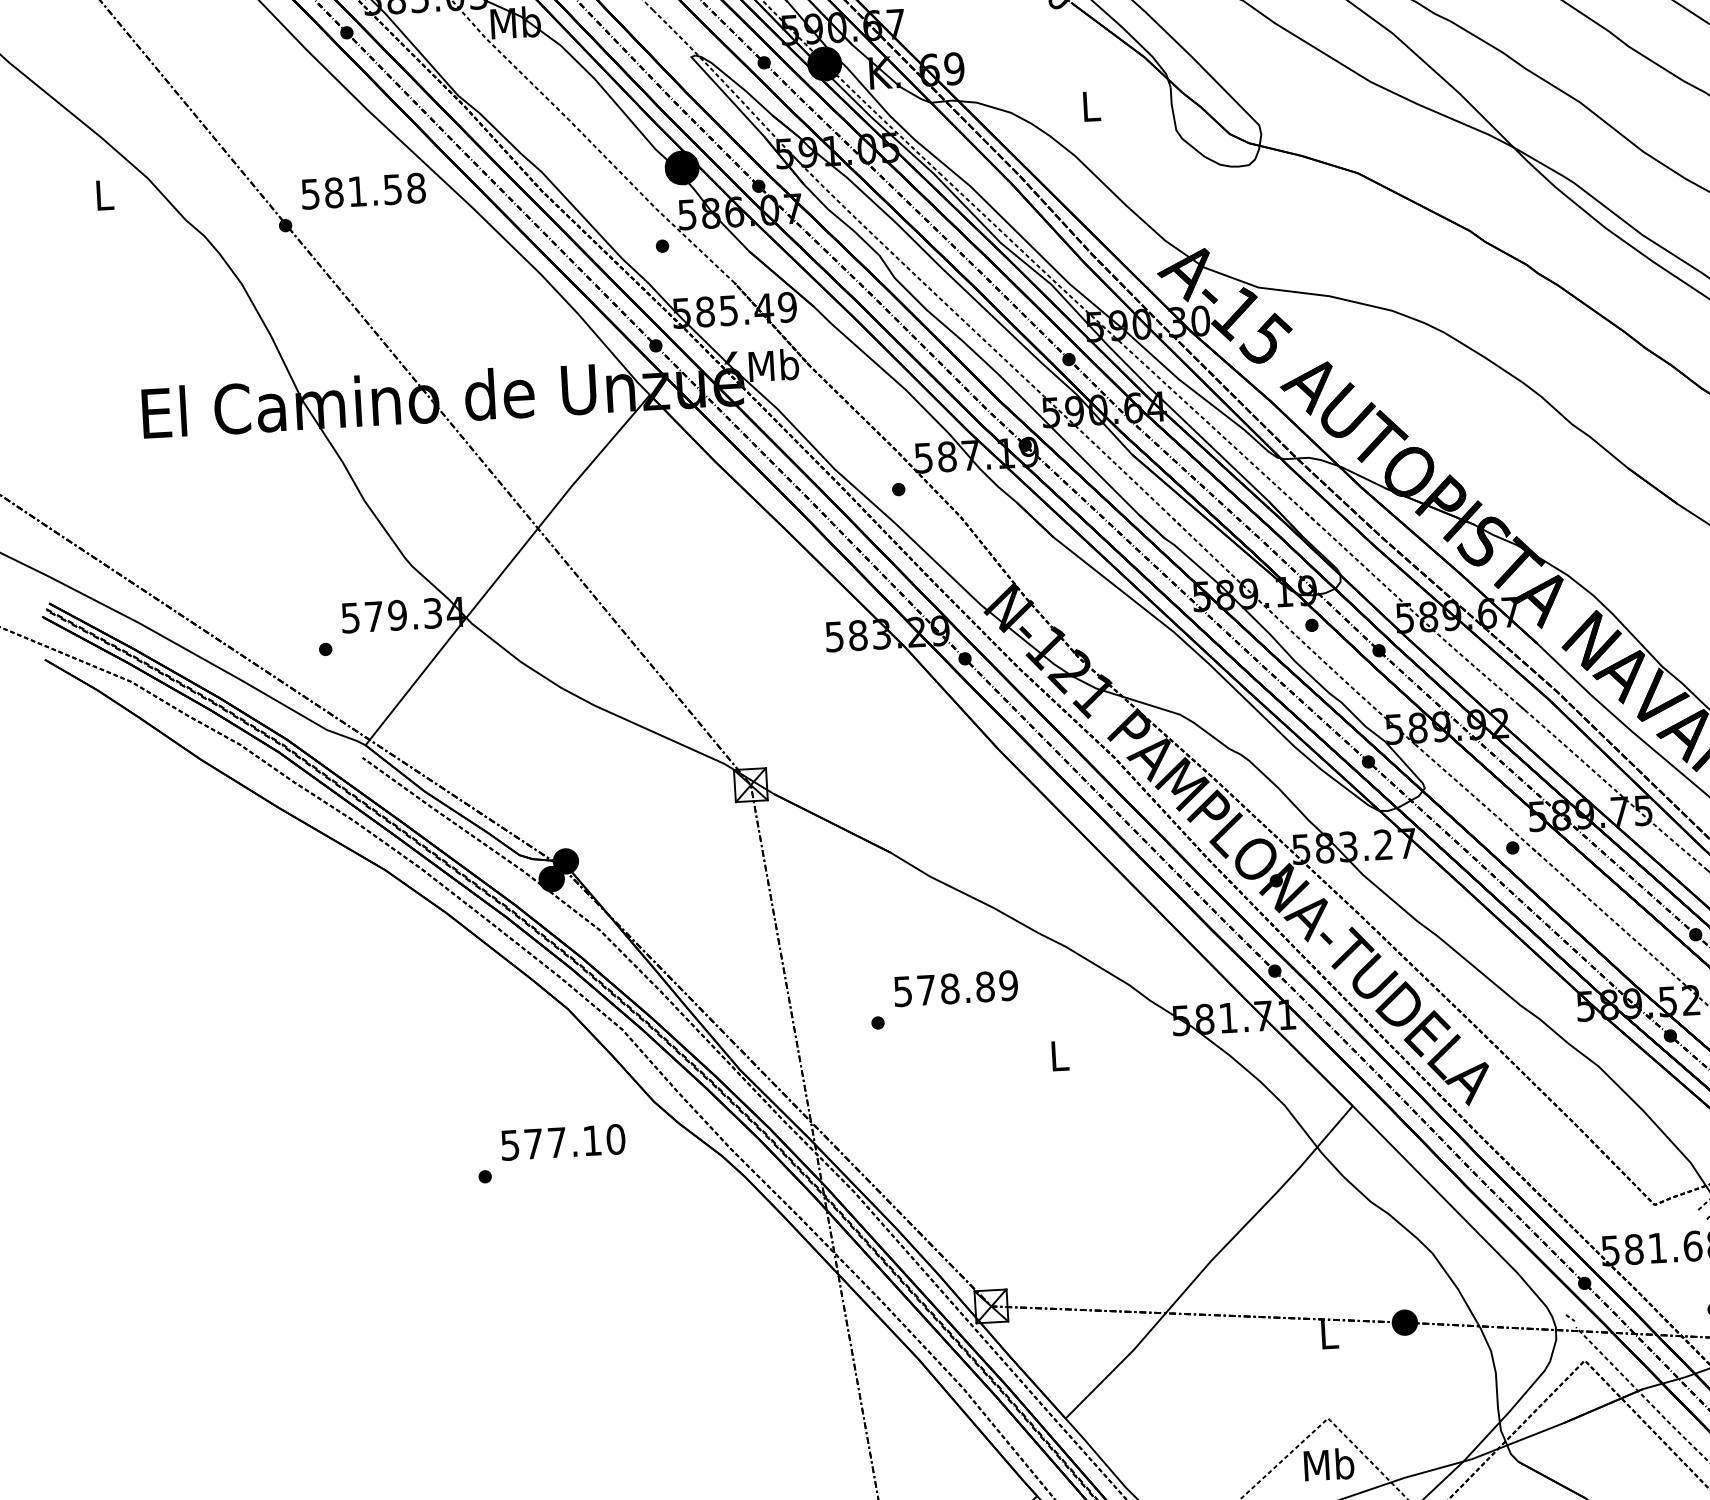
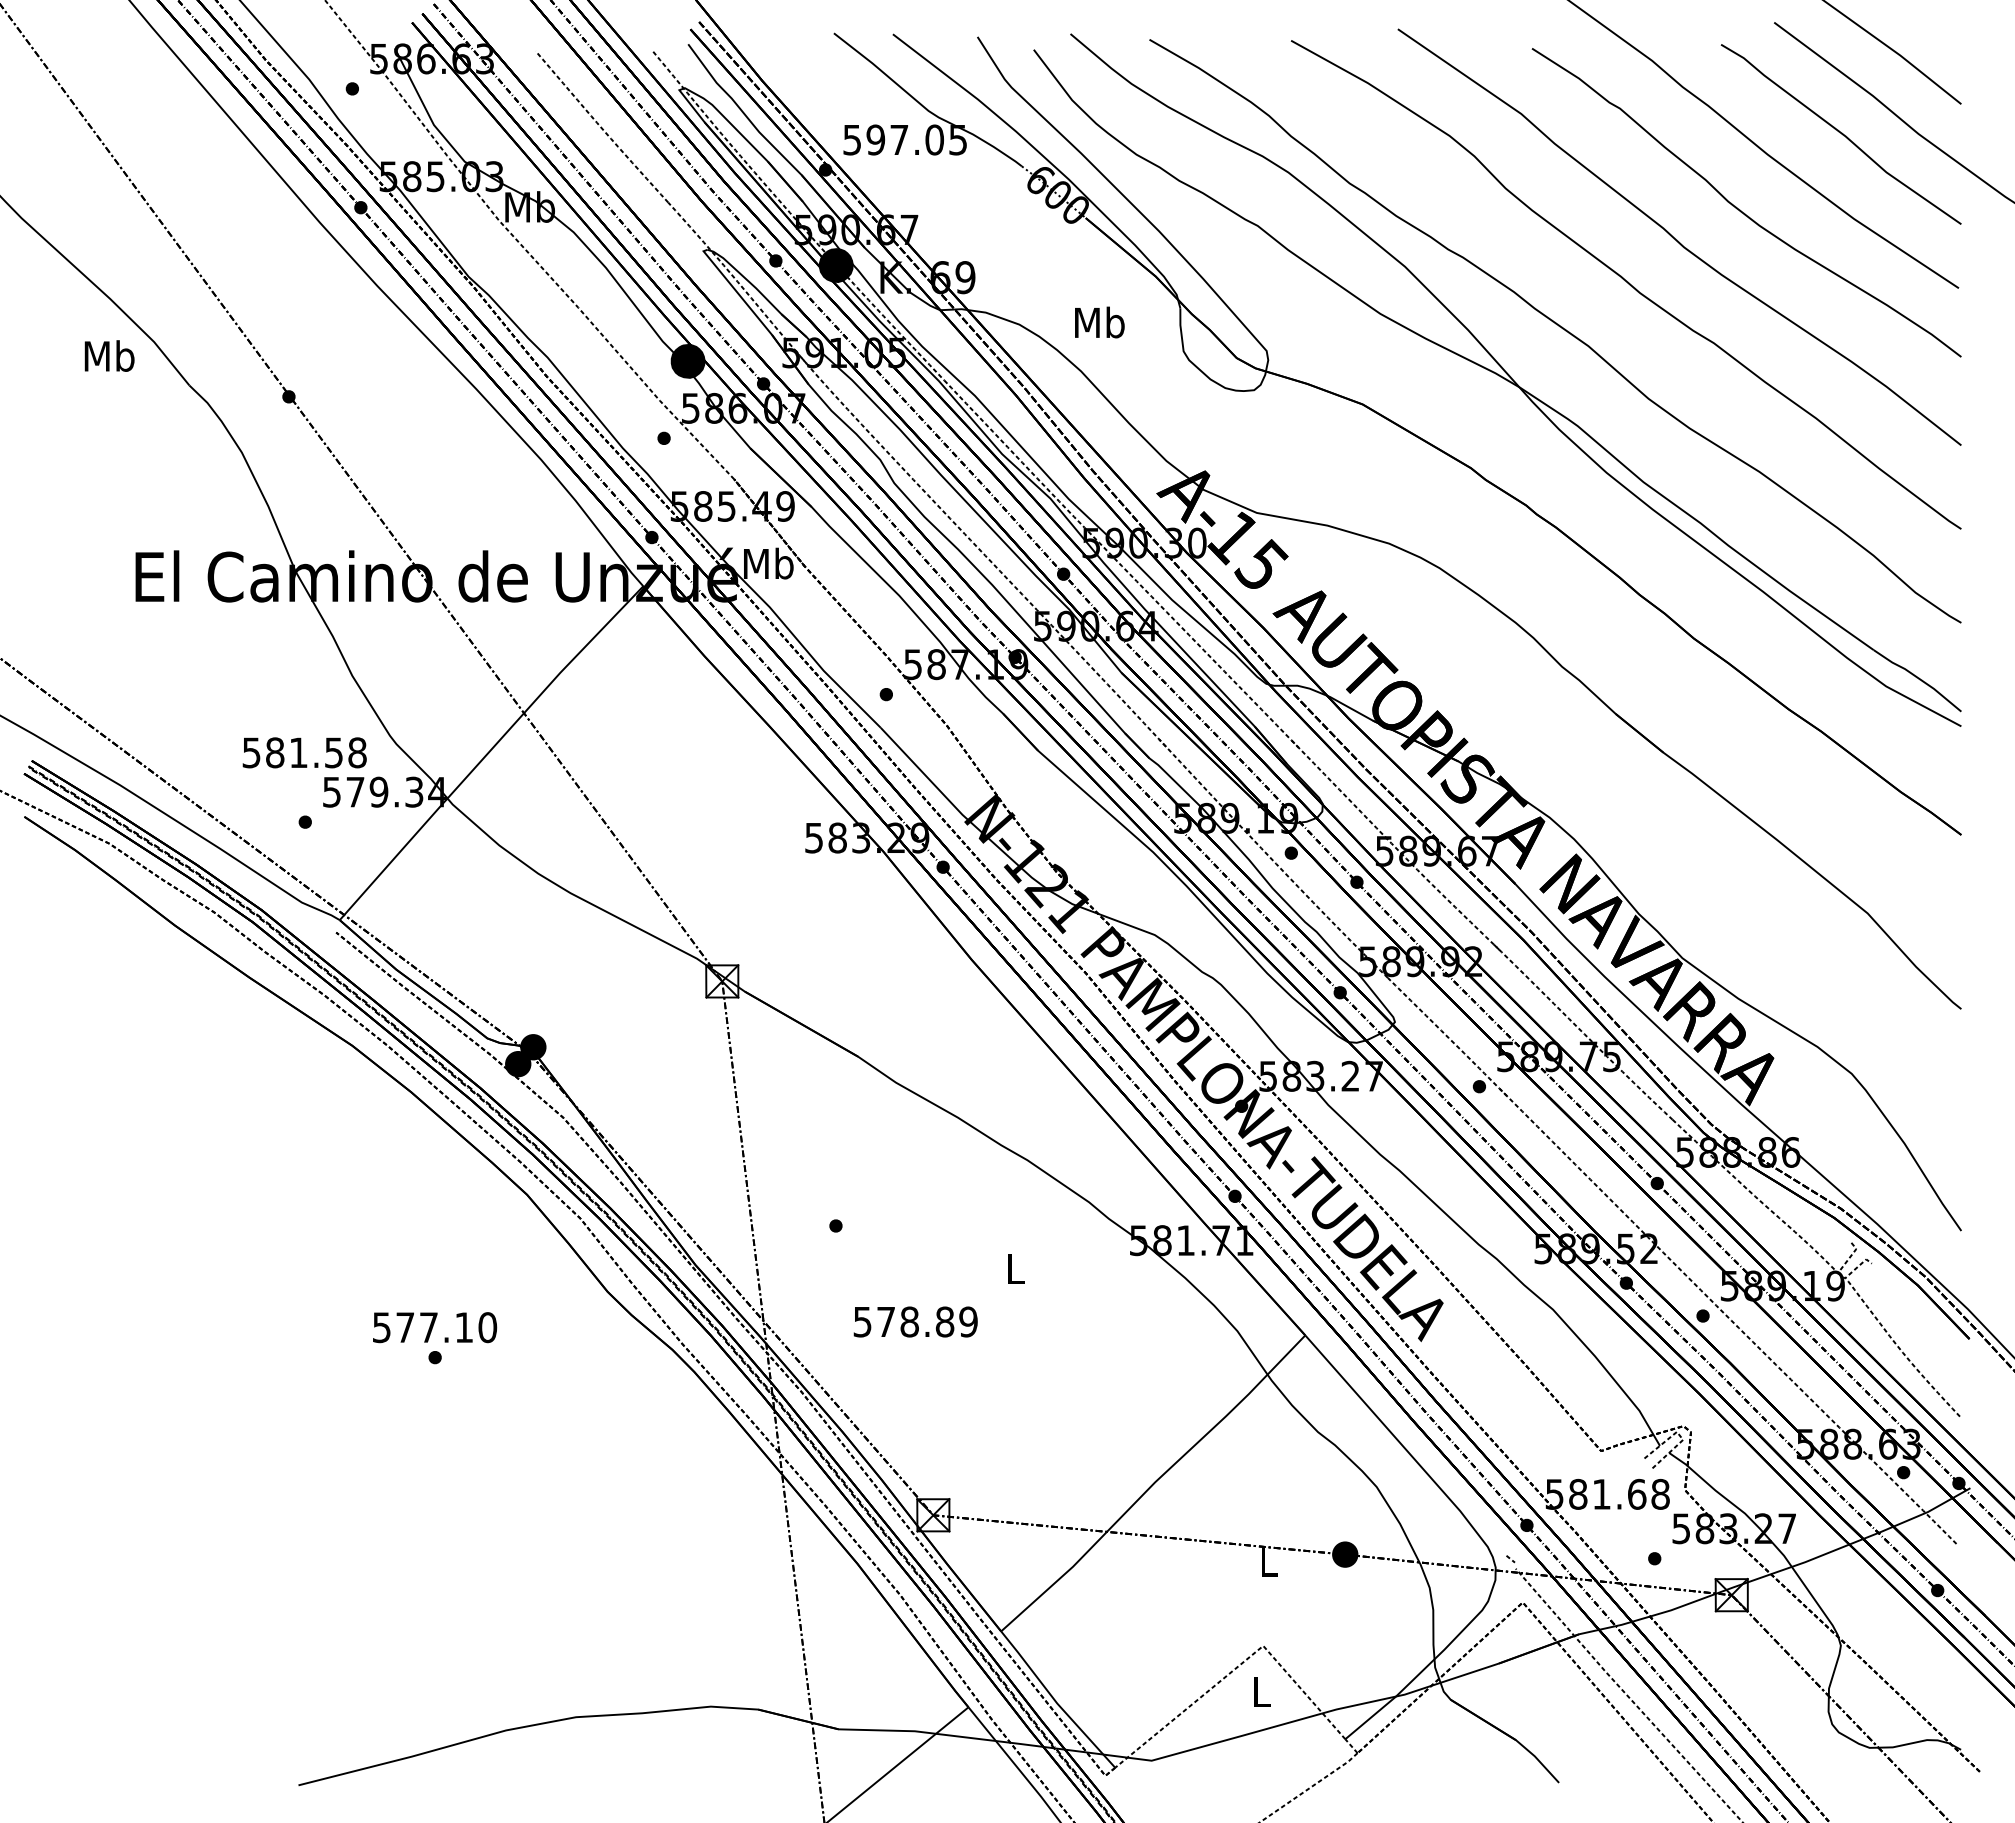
text: (1090, 106) -> (1099, 322), L -> Mb
text: (363, 190) -> (304, 752), moved
text: (104, 194) -> (109, 355), L -> Mb
text: (955, 988) -> (915, 1321), moved
text: (563, 1142) -> (435, 1327), moved
text: (1328, 1464) -> (1261, 1691), Mb -> L

